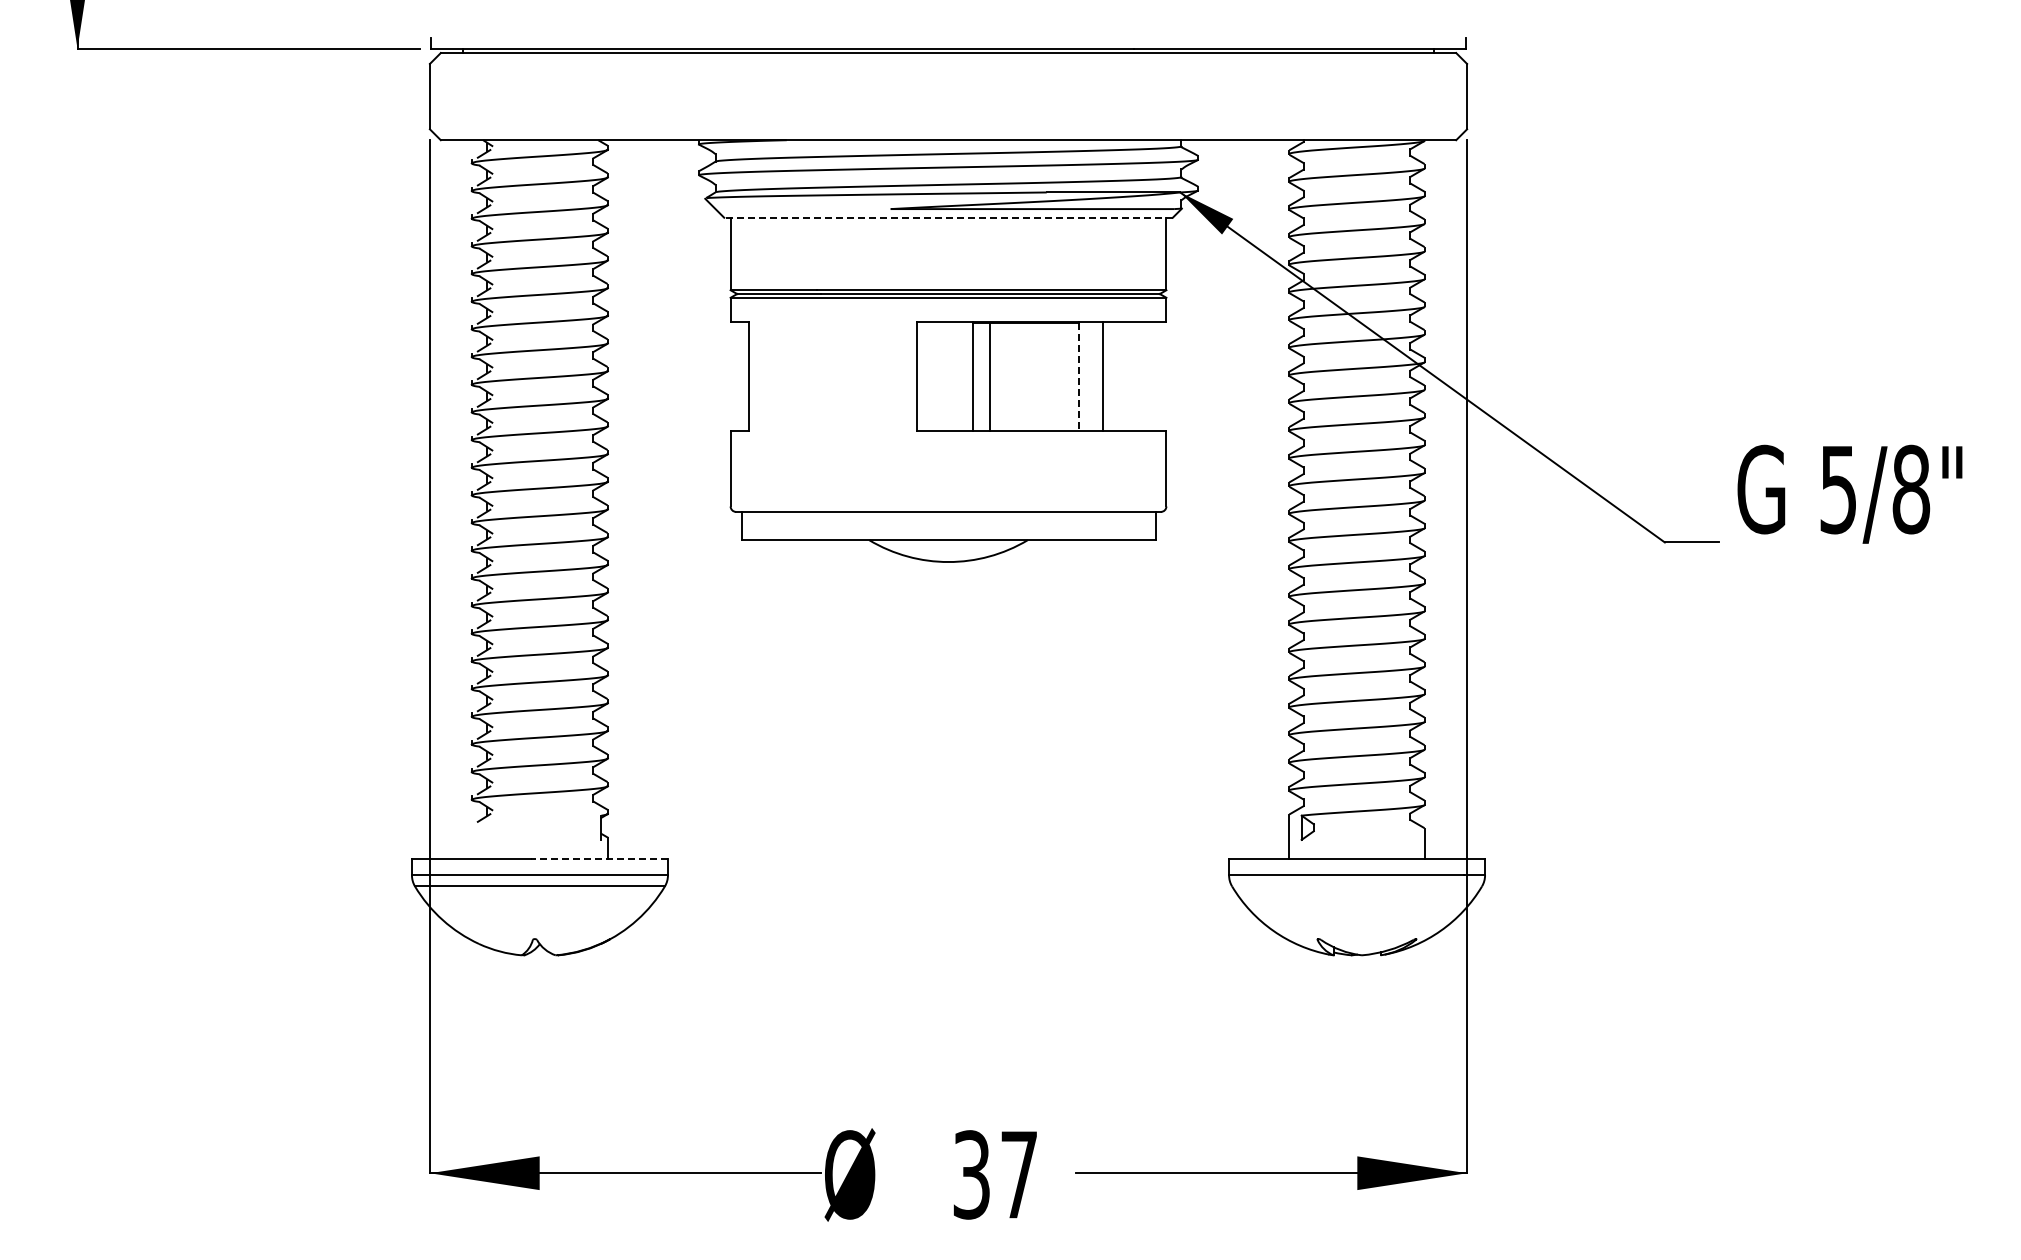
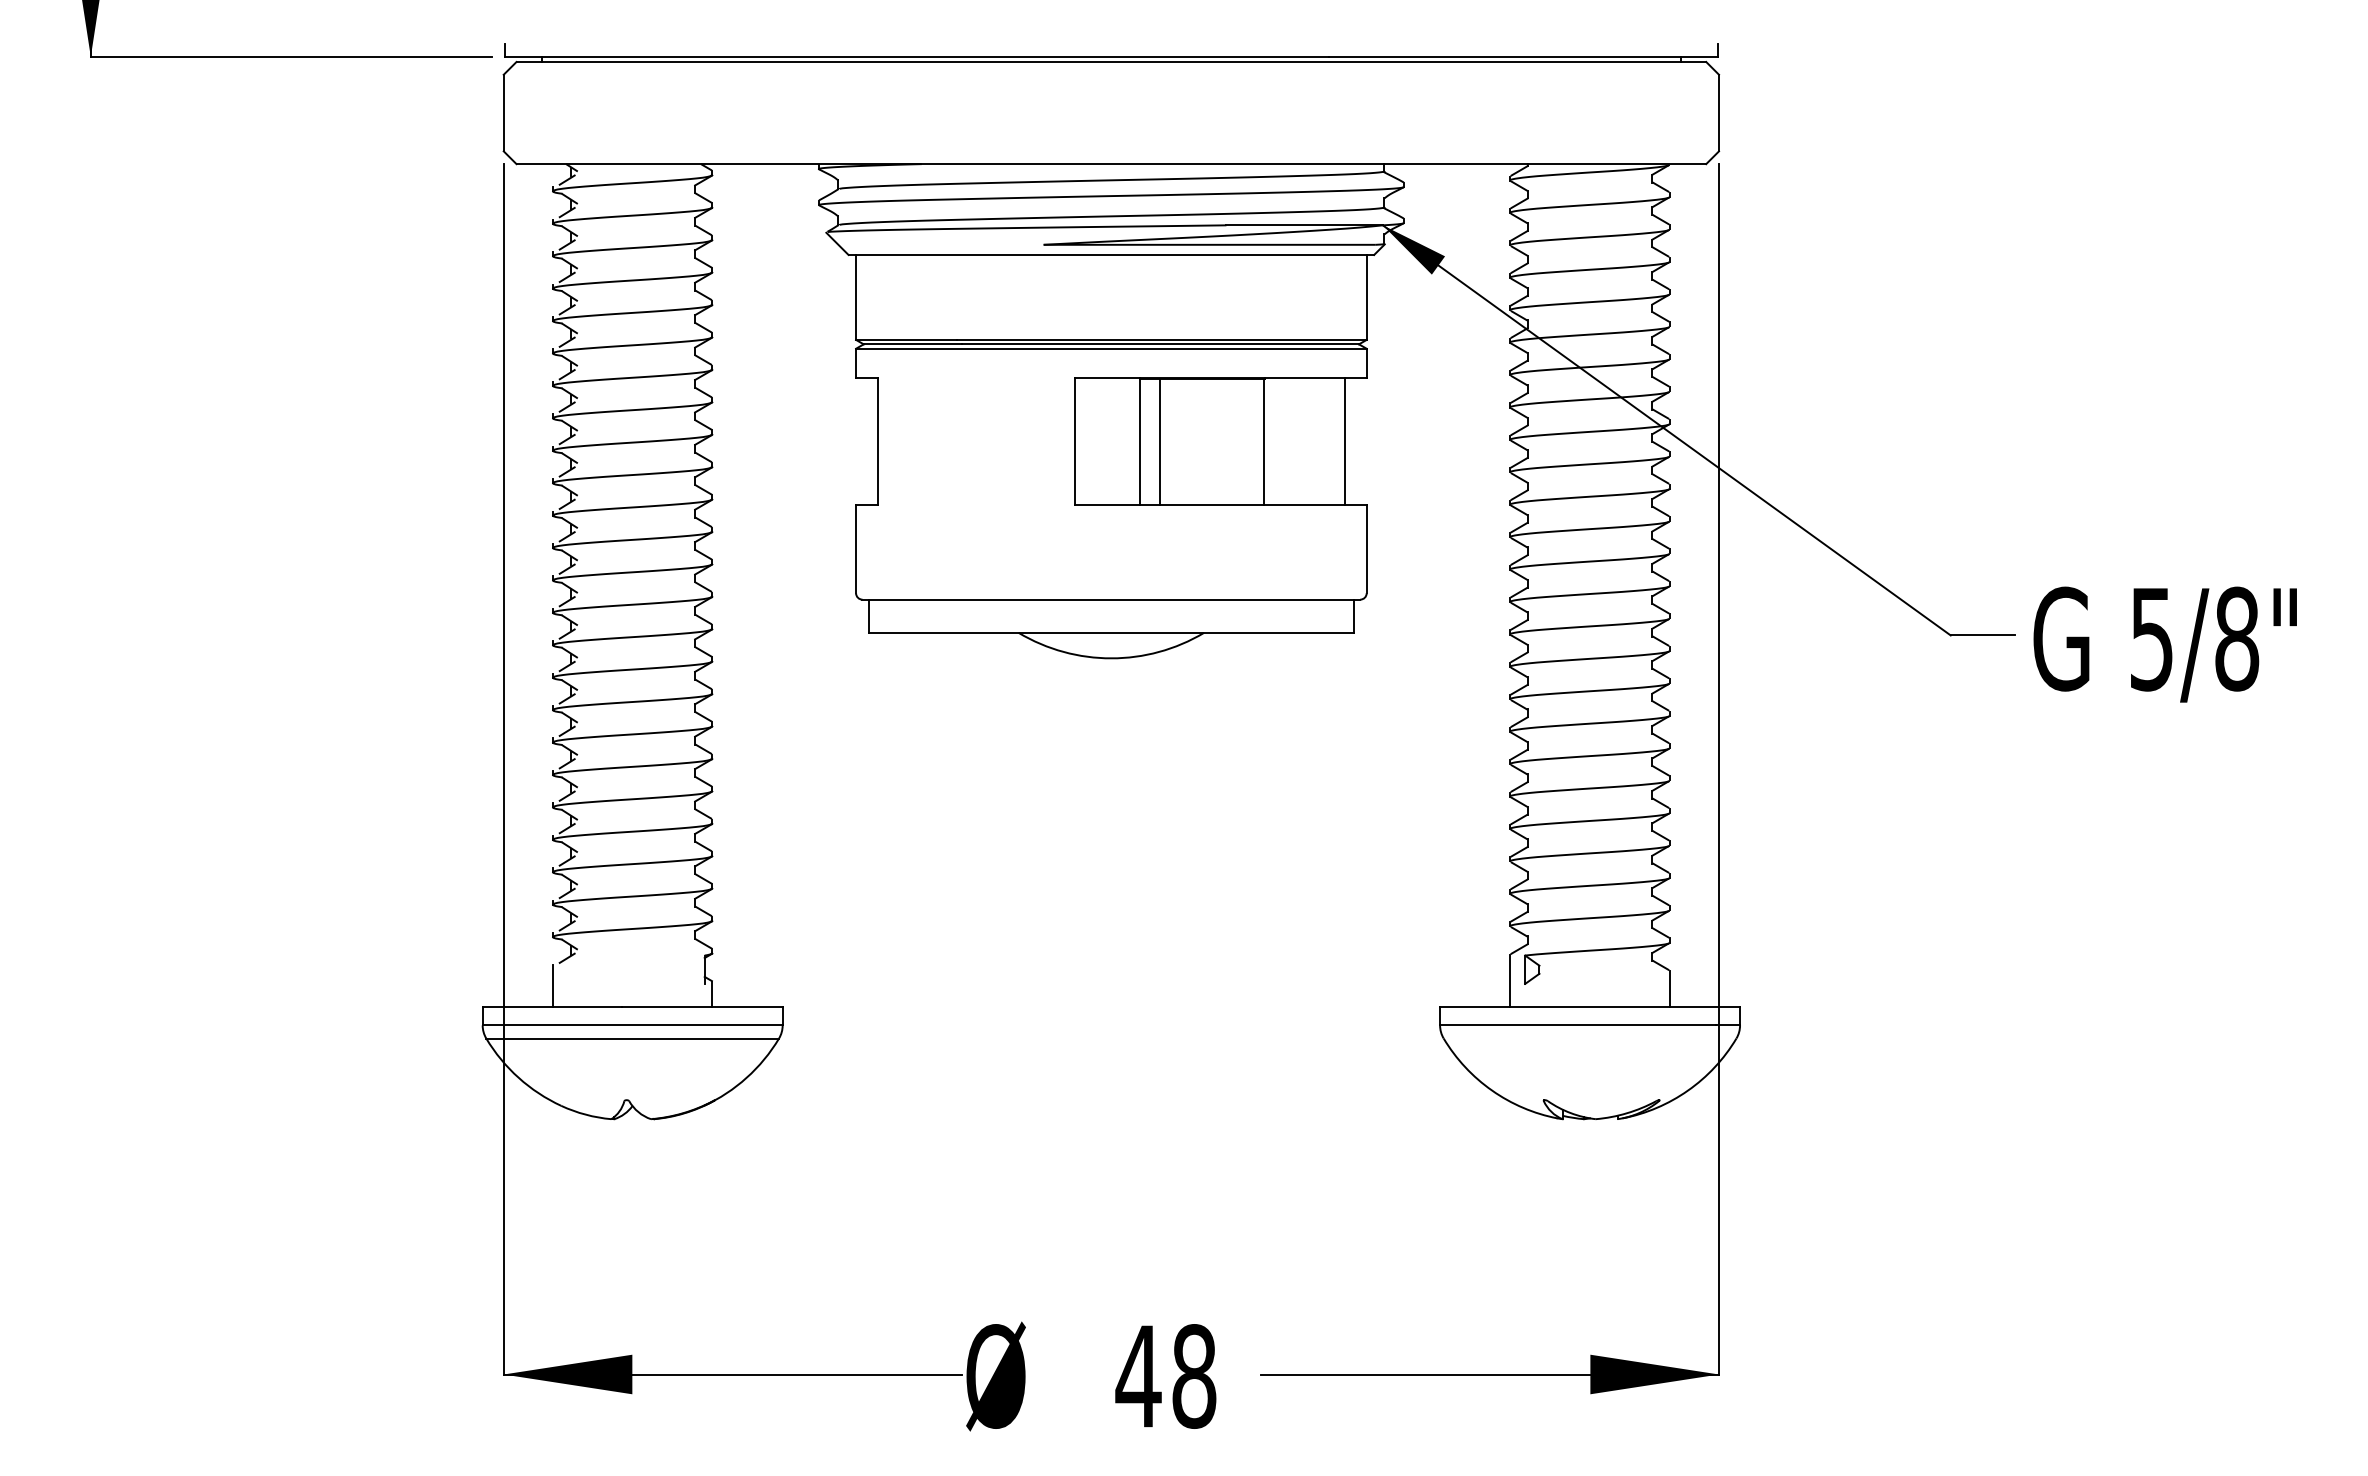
line: (948, 217) -> (1111, 254), dashed -> solid
line: (1102, 376) -> (1344, 440), moved
line: (1078, 377) -> (1263, 442), dashed -> solid
text: (1849, 493) -> (2164, 643), moved
line: (471, 841) -> (552, 985), added
line: (599, 859) -> (702, 1006), dashed -> solid
text: (994, 1174) -> (1165, 1375), 37 -> 48

